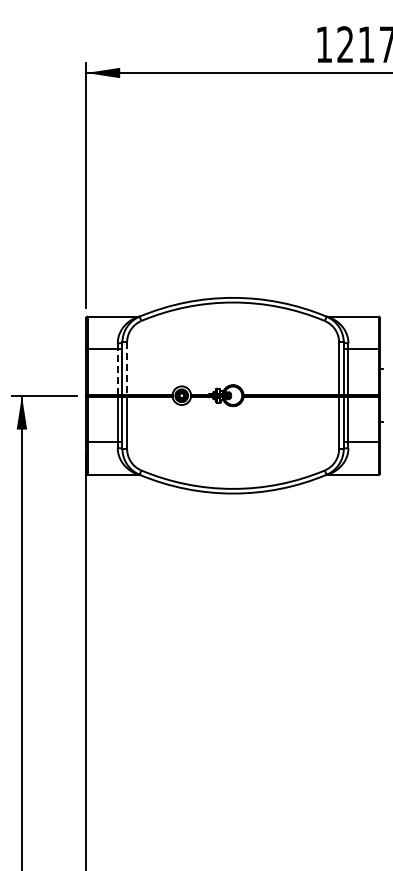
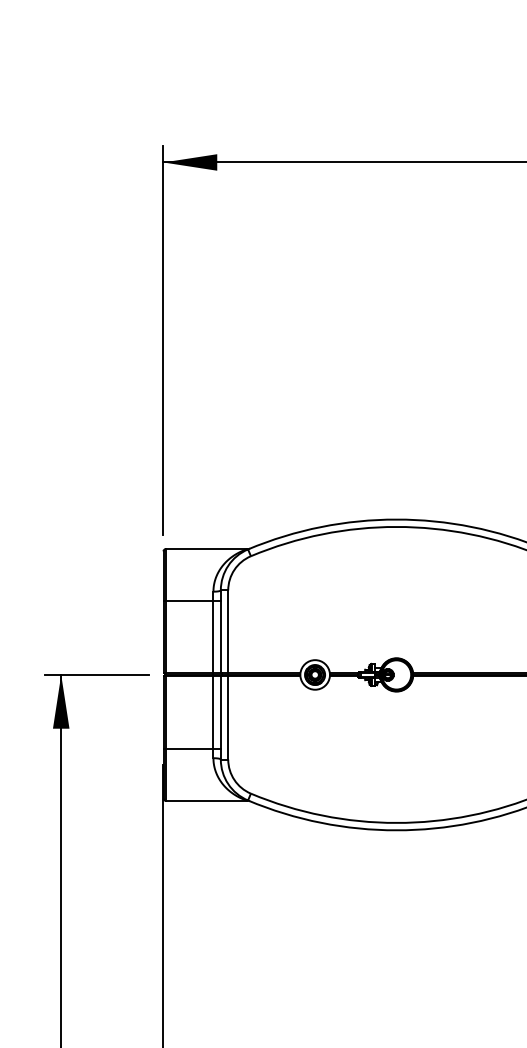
line: (127, 369) -> (228, 633), dashed -> solid
line: (117, 371) -> (212, 636), dashed -> solid

